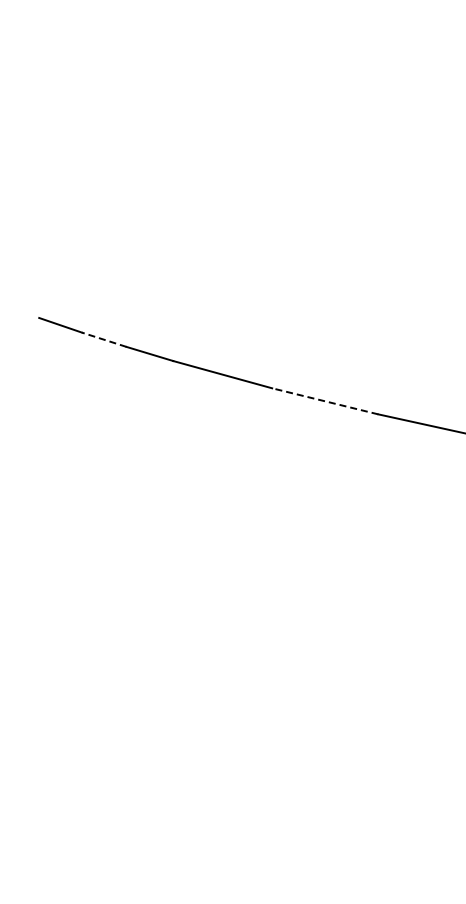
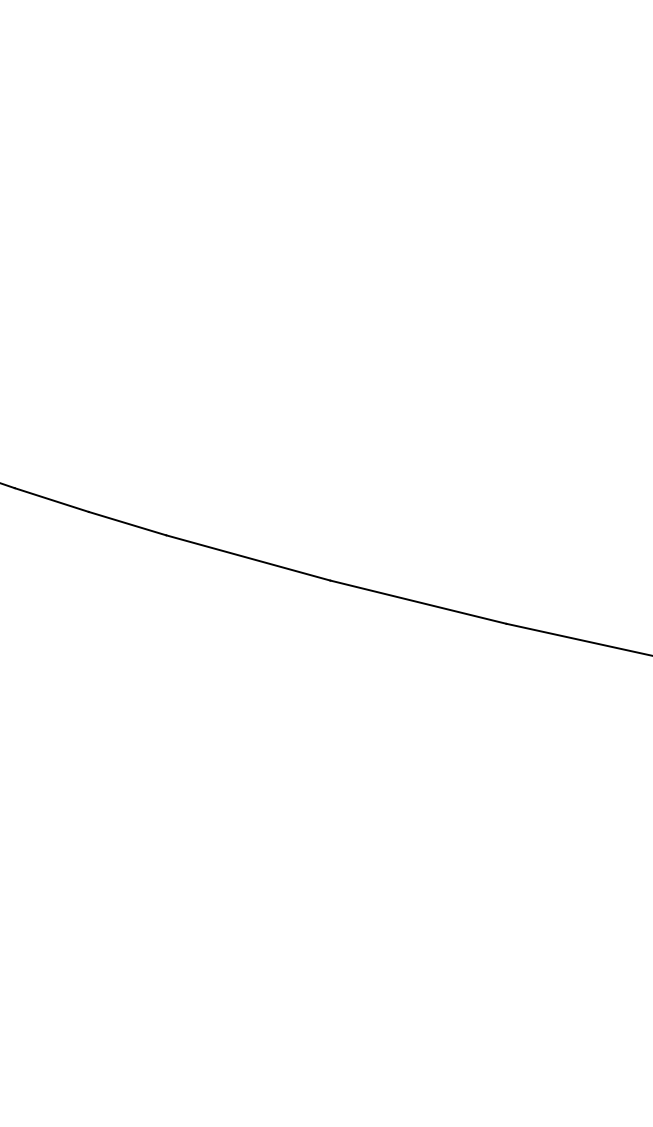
line: (103, 339) -> (50, 499), dashed -> solid
line: (325, 401) -> (418, 602), dashed -> solid

